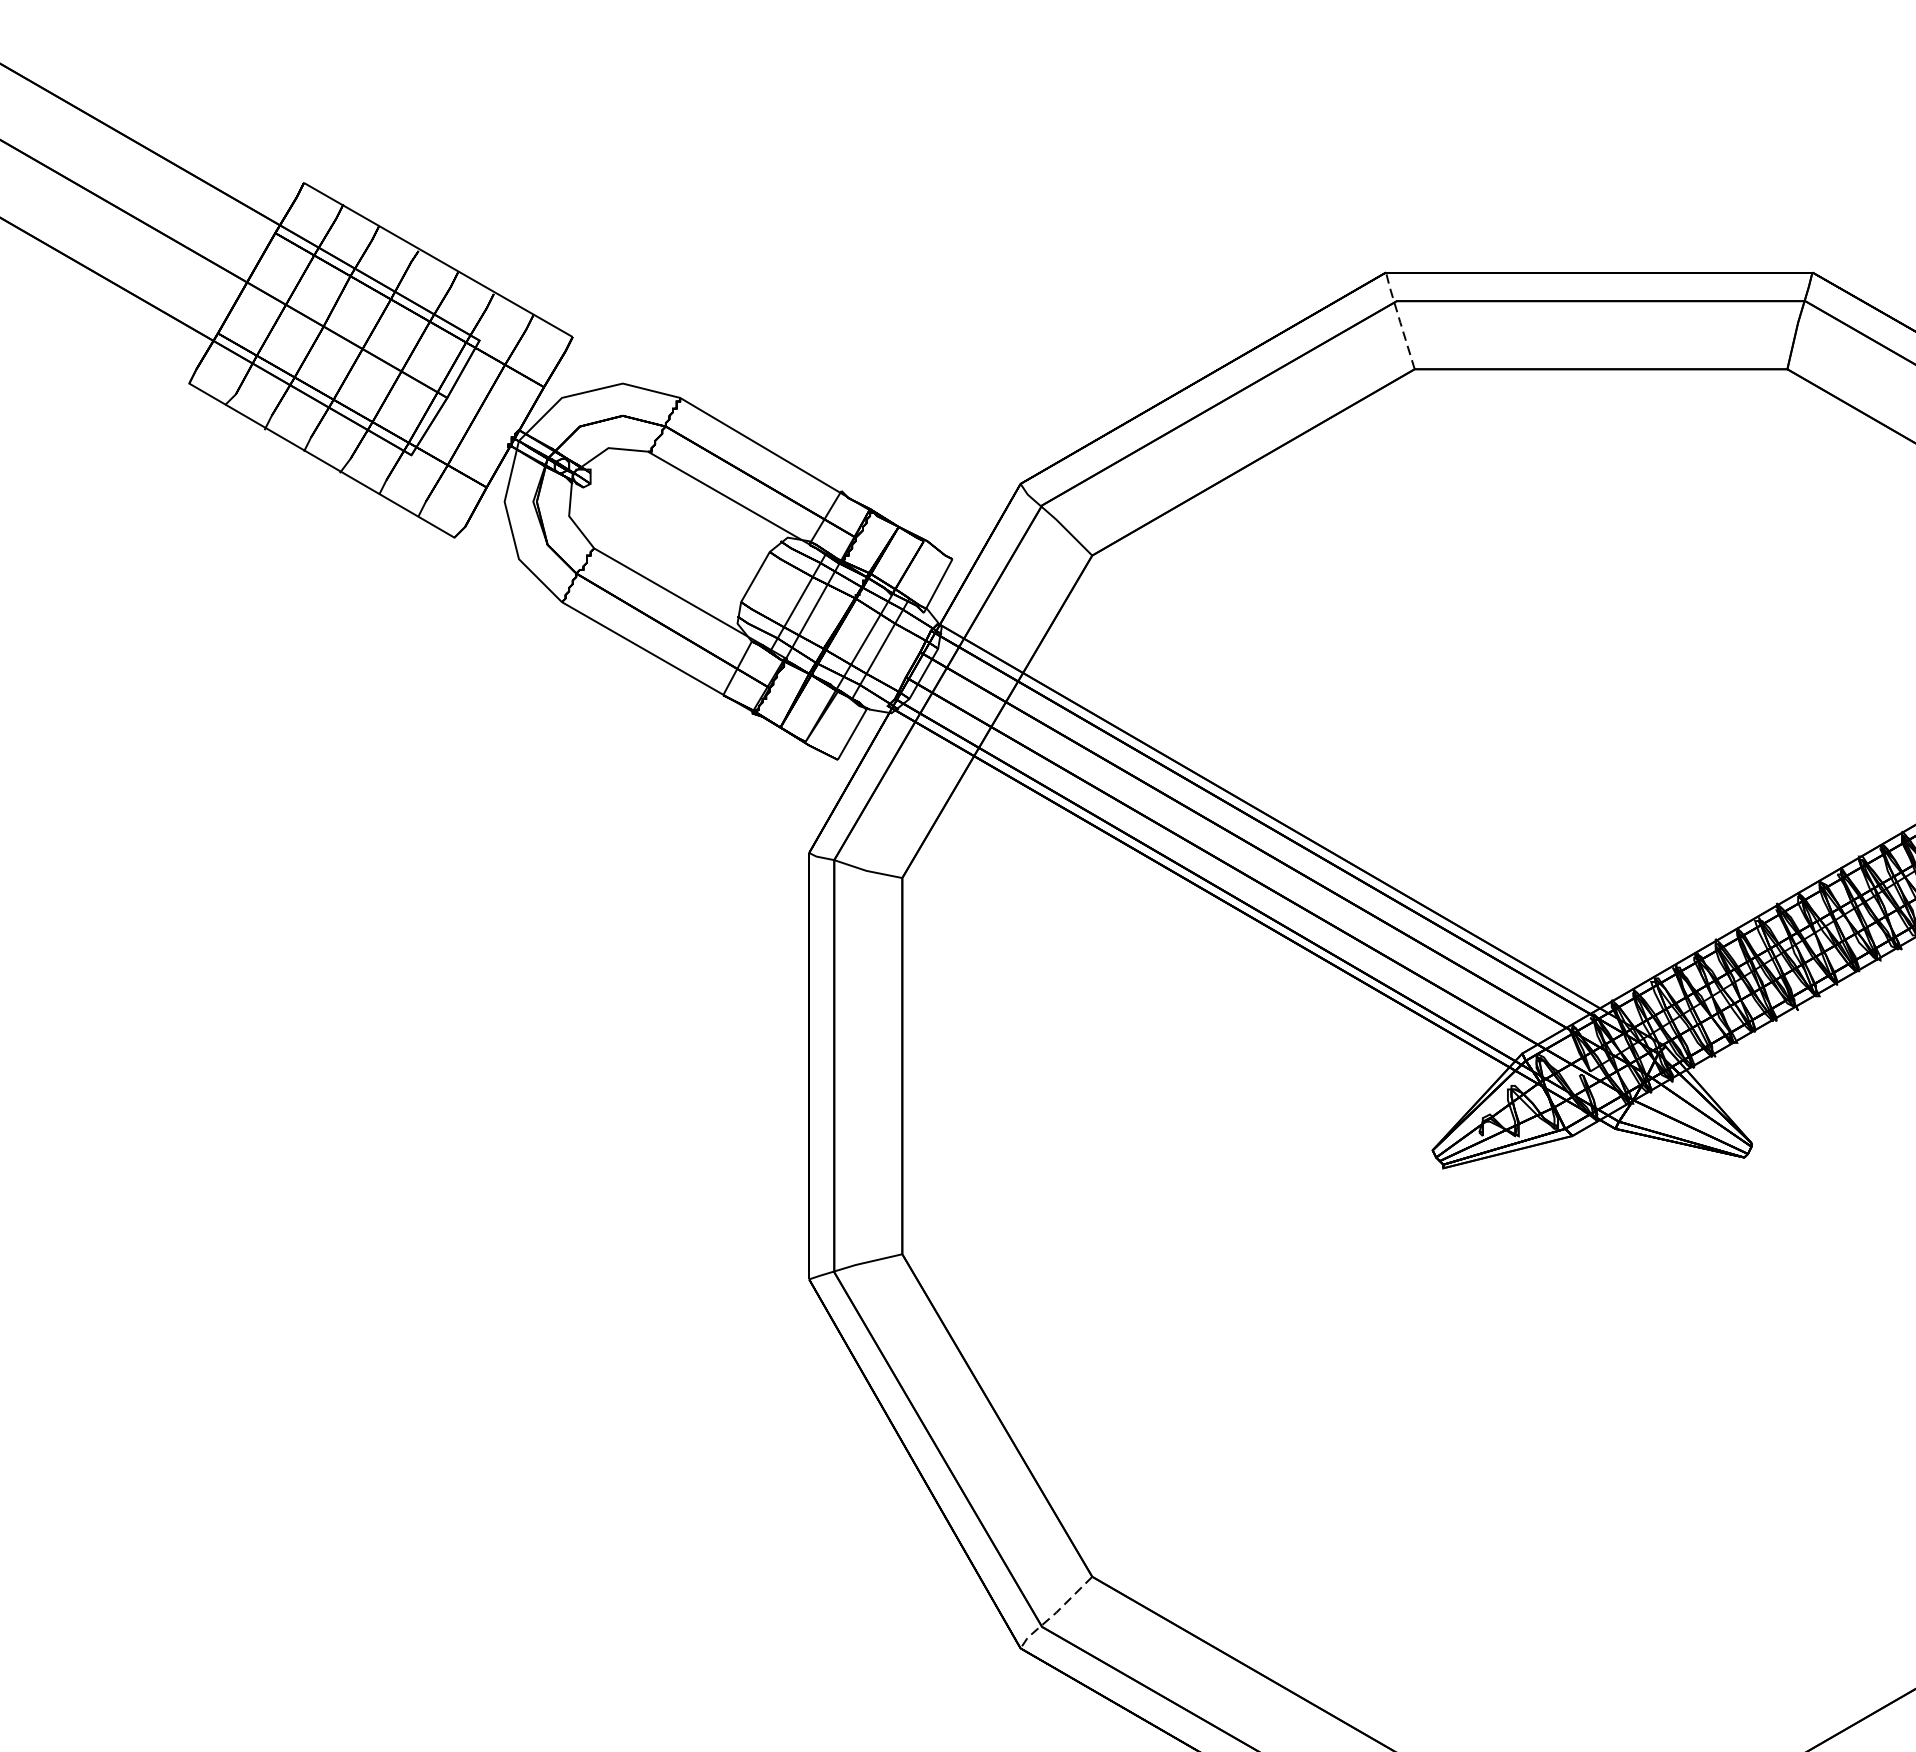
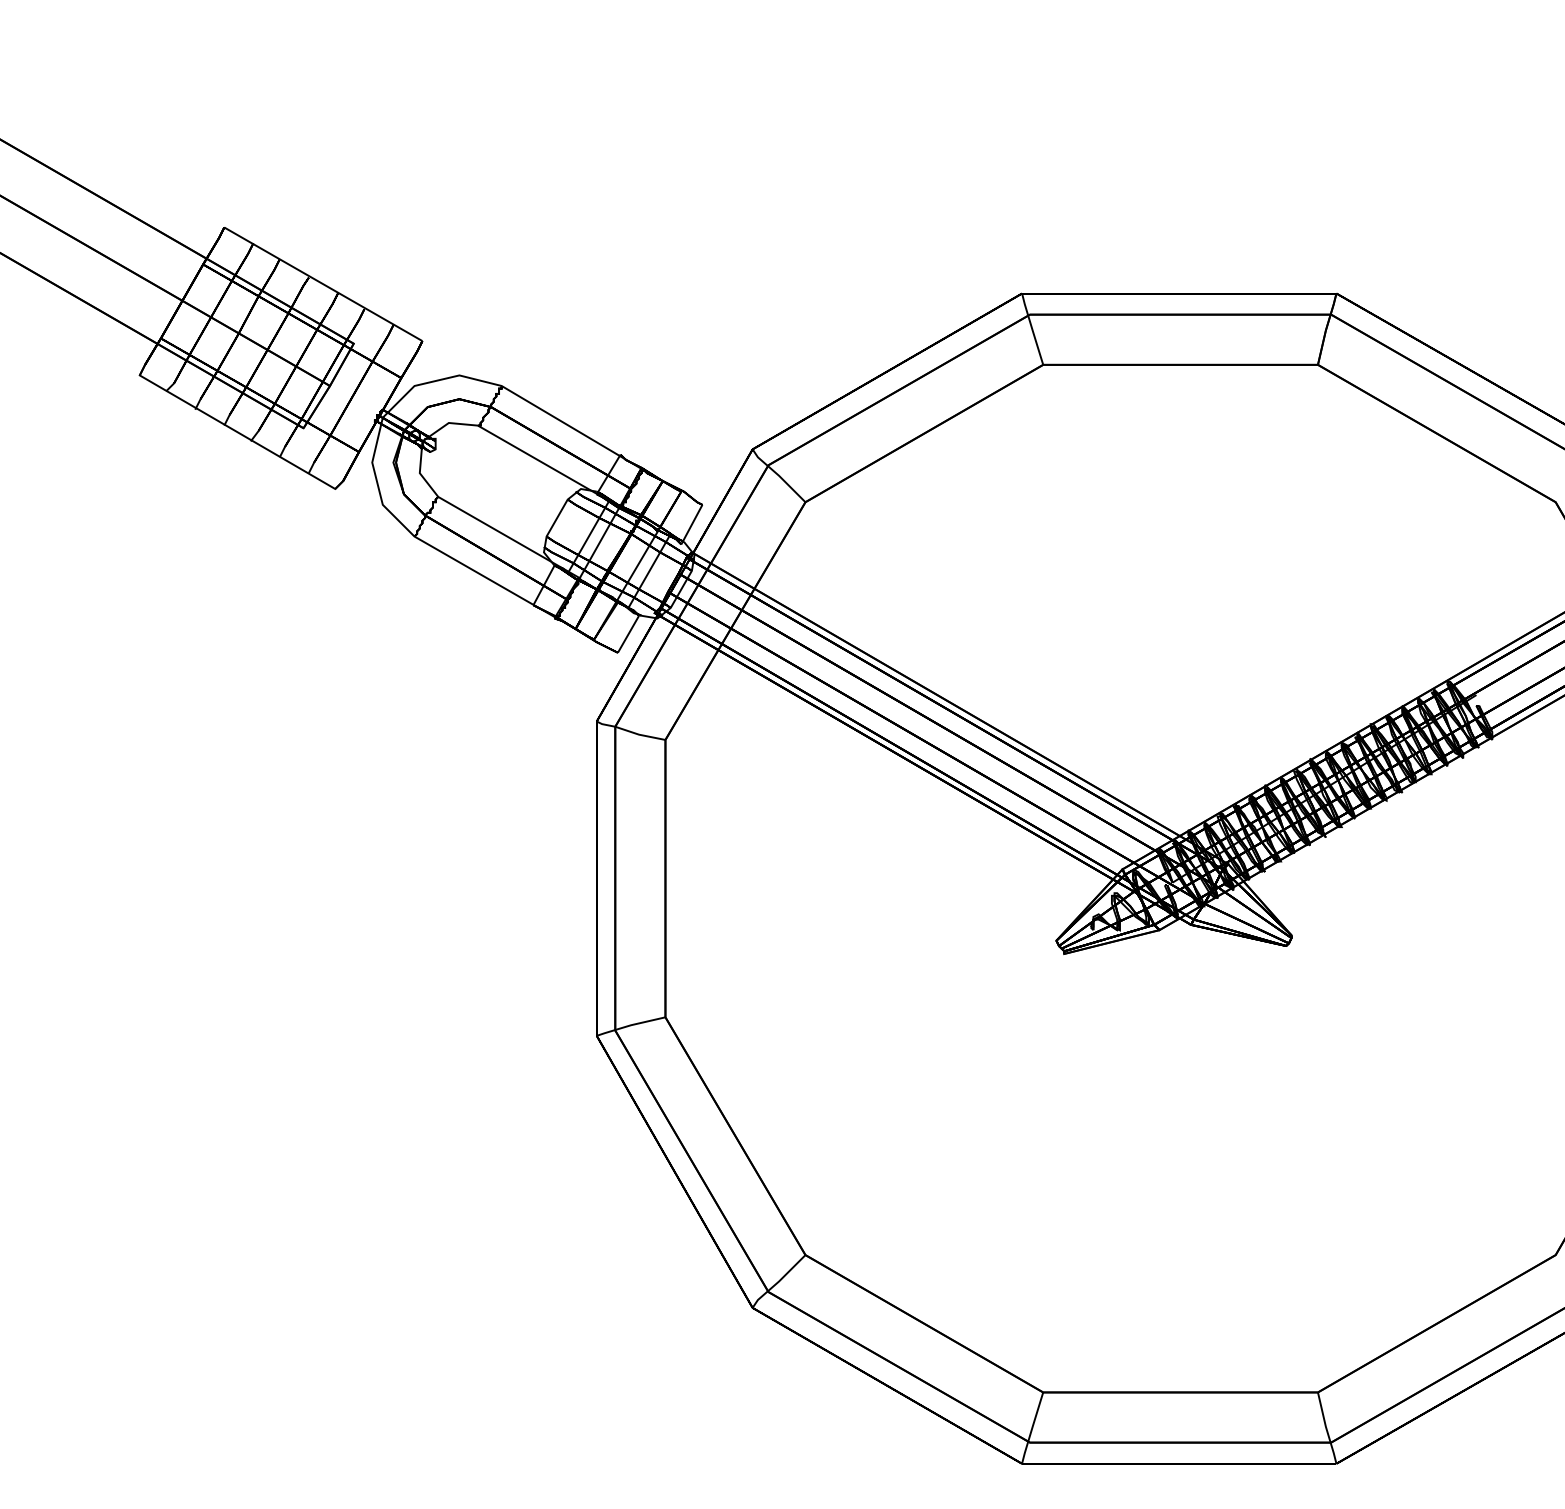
line: (1400, 319) -> (1032, 328), dashed -> solid
line: (1055, 1613) -> (778, 1282), dashed -> solid

